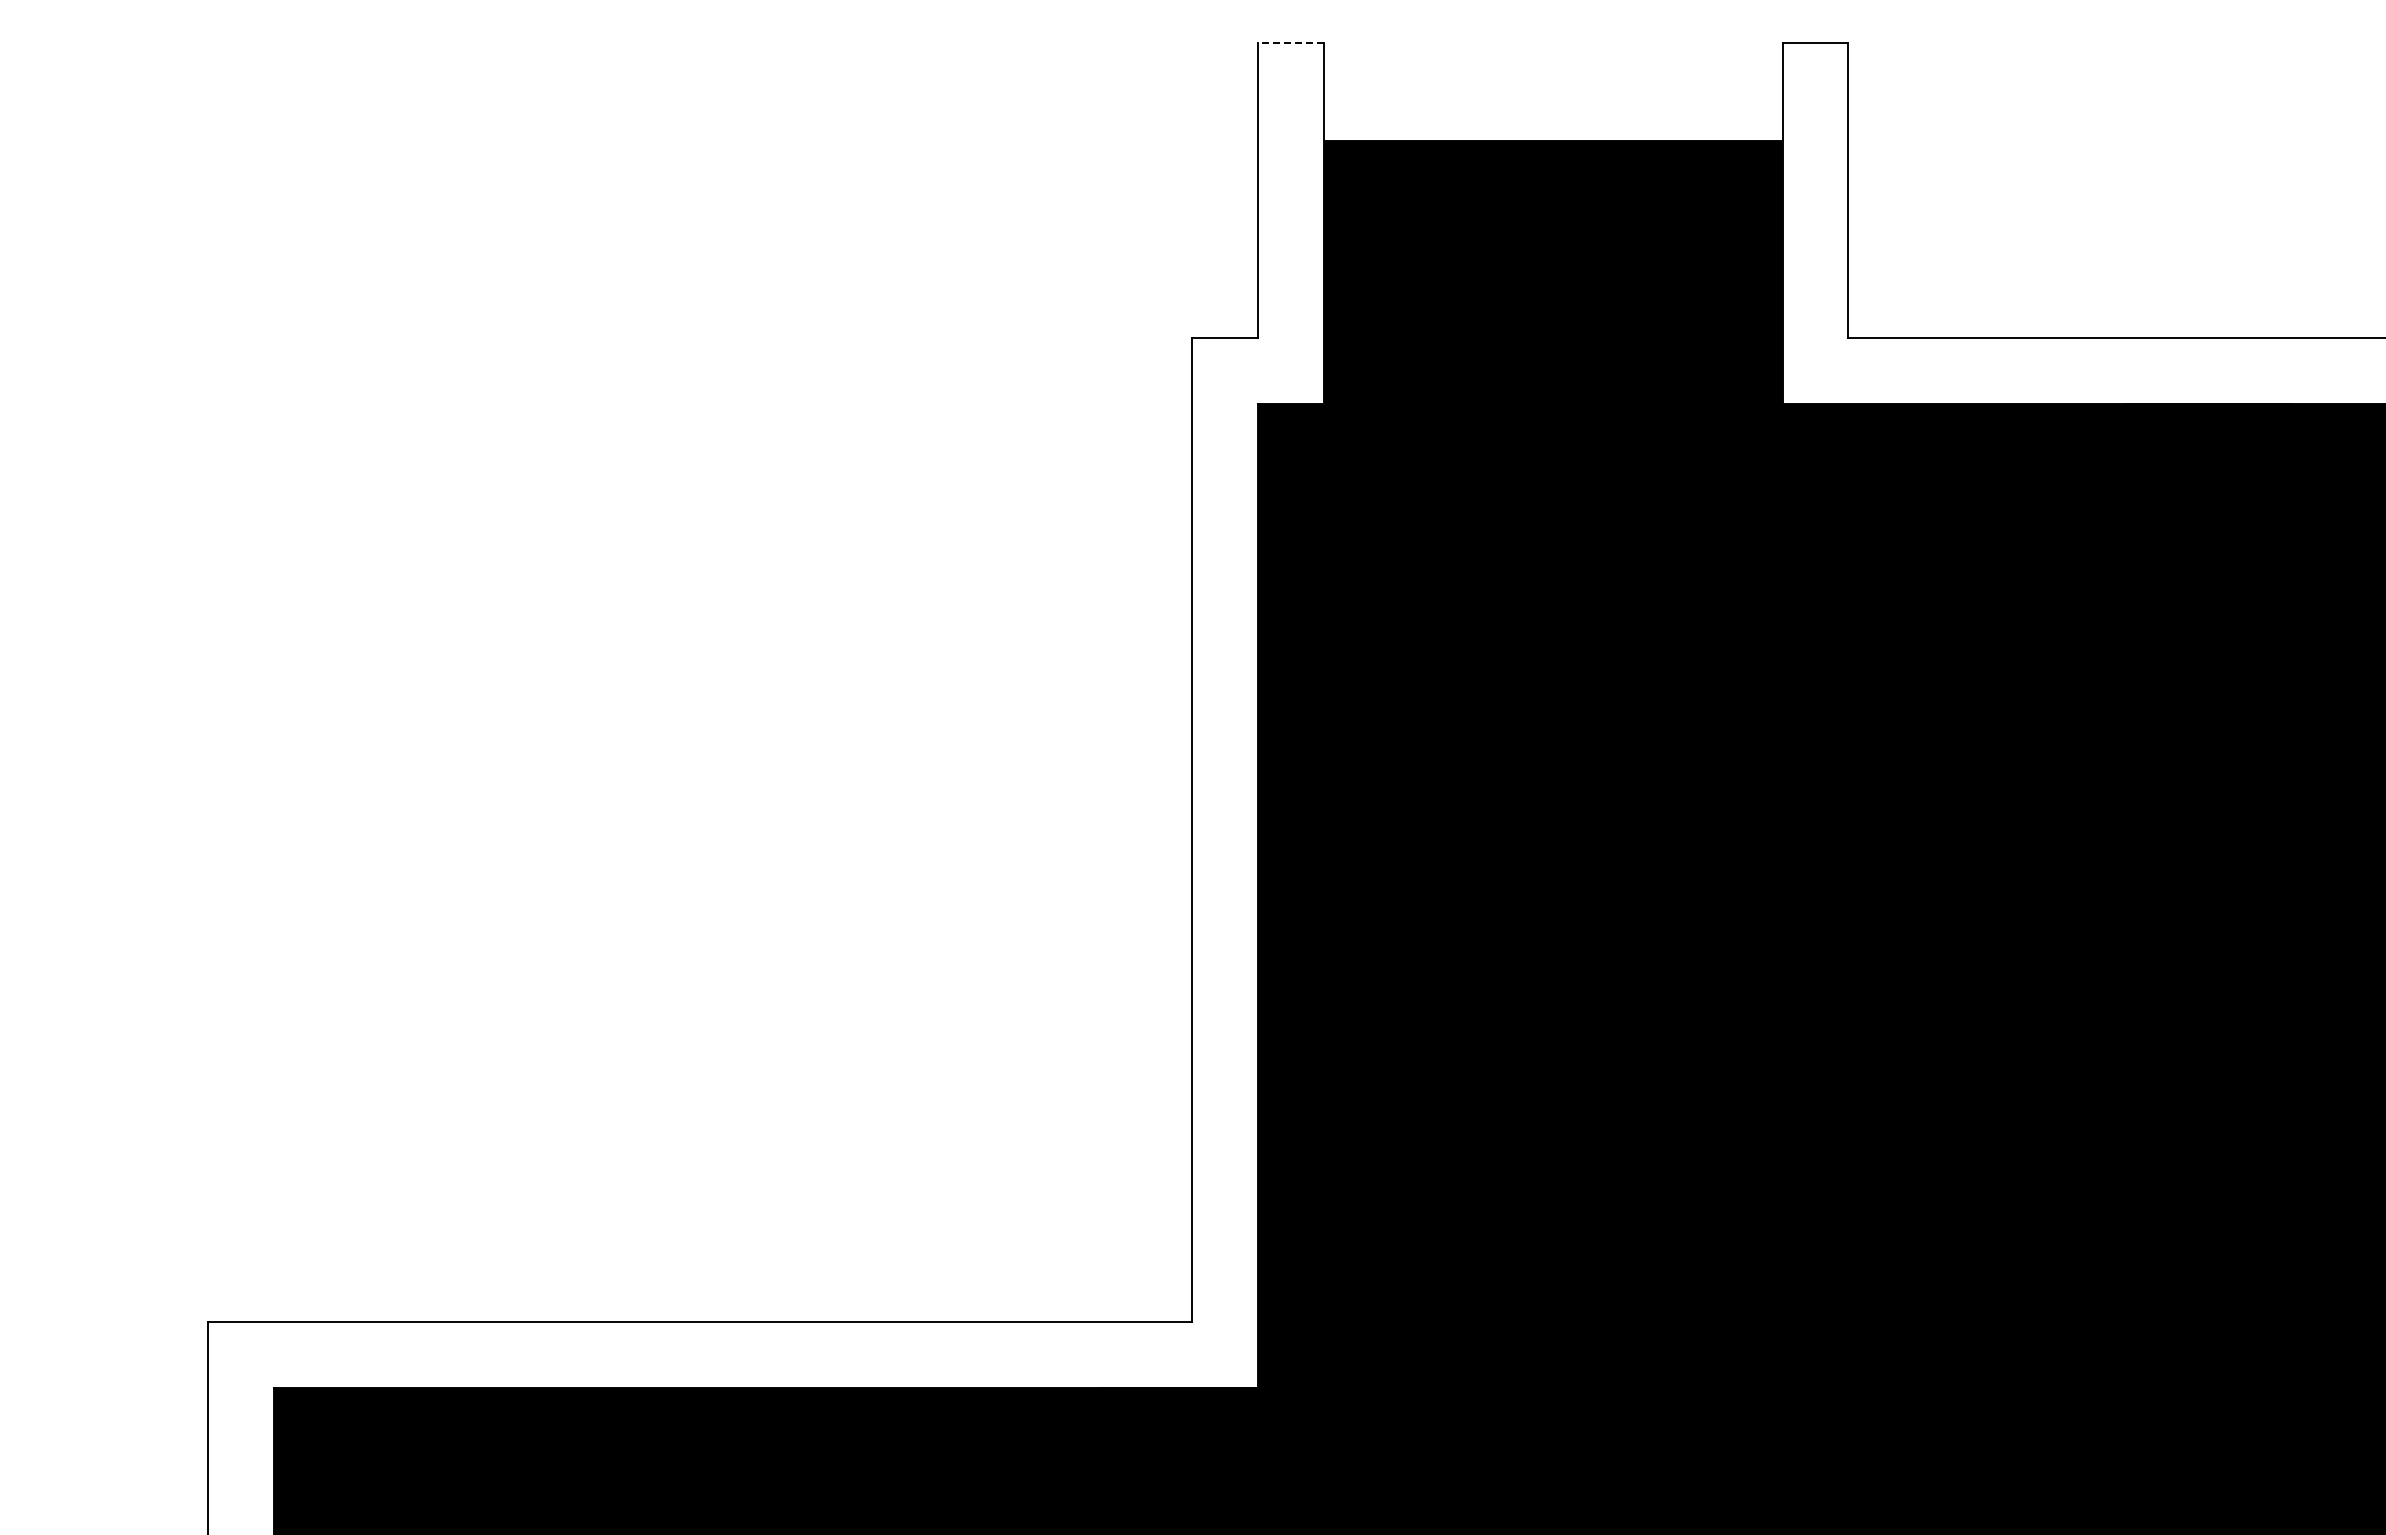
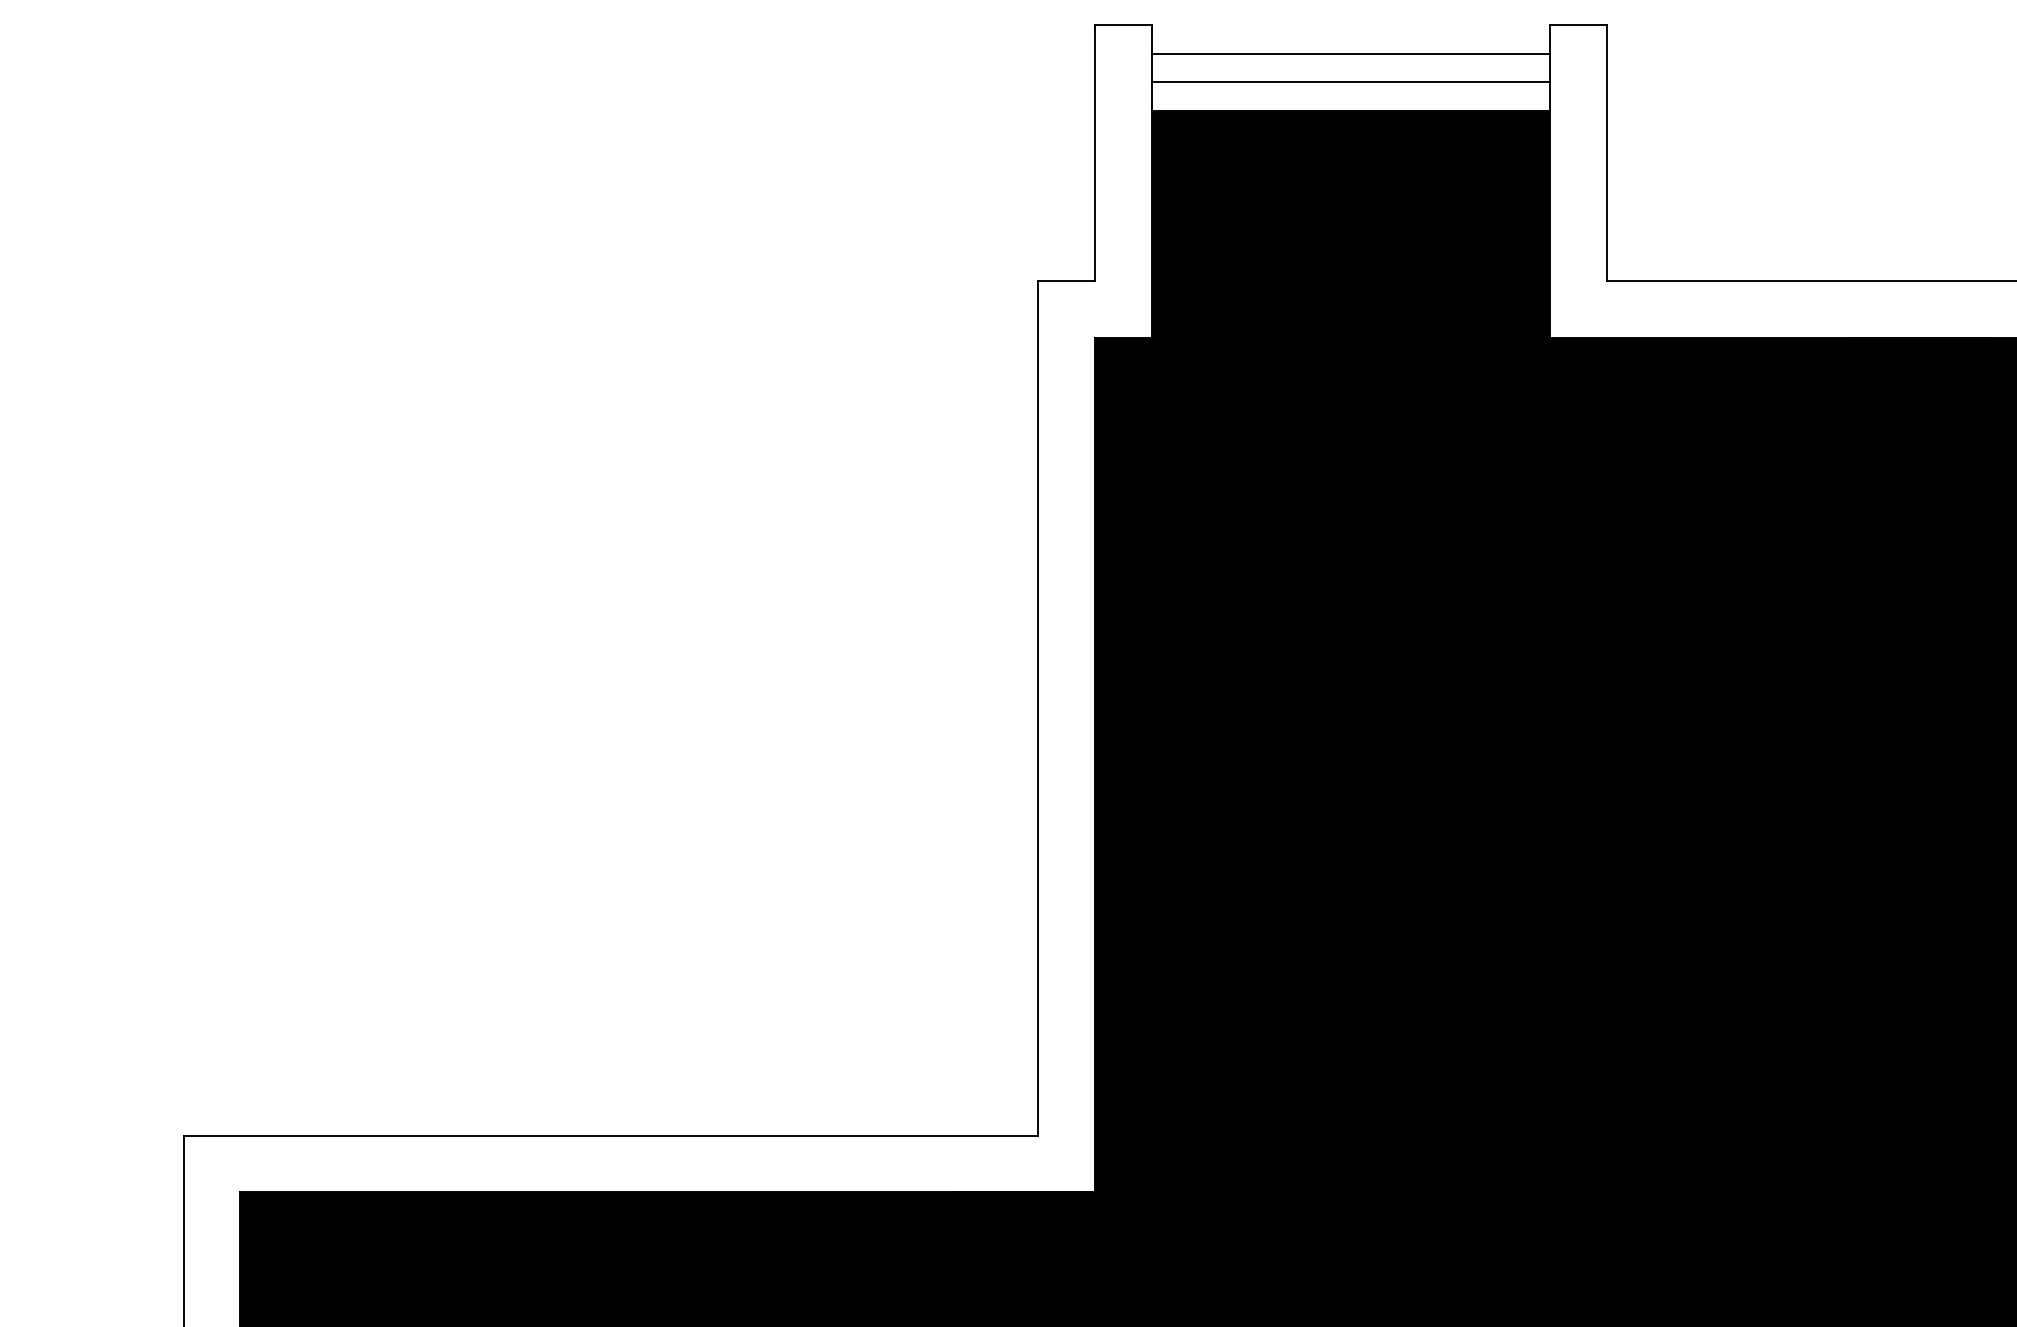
line: (1290, 42) -> (1122, 24), dashed -> solid
line: (1552, 75) -> (1350, 53), added
line: (1552, 108) -> (1350, 82), added

